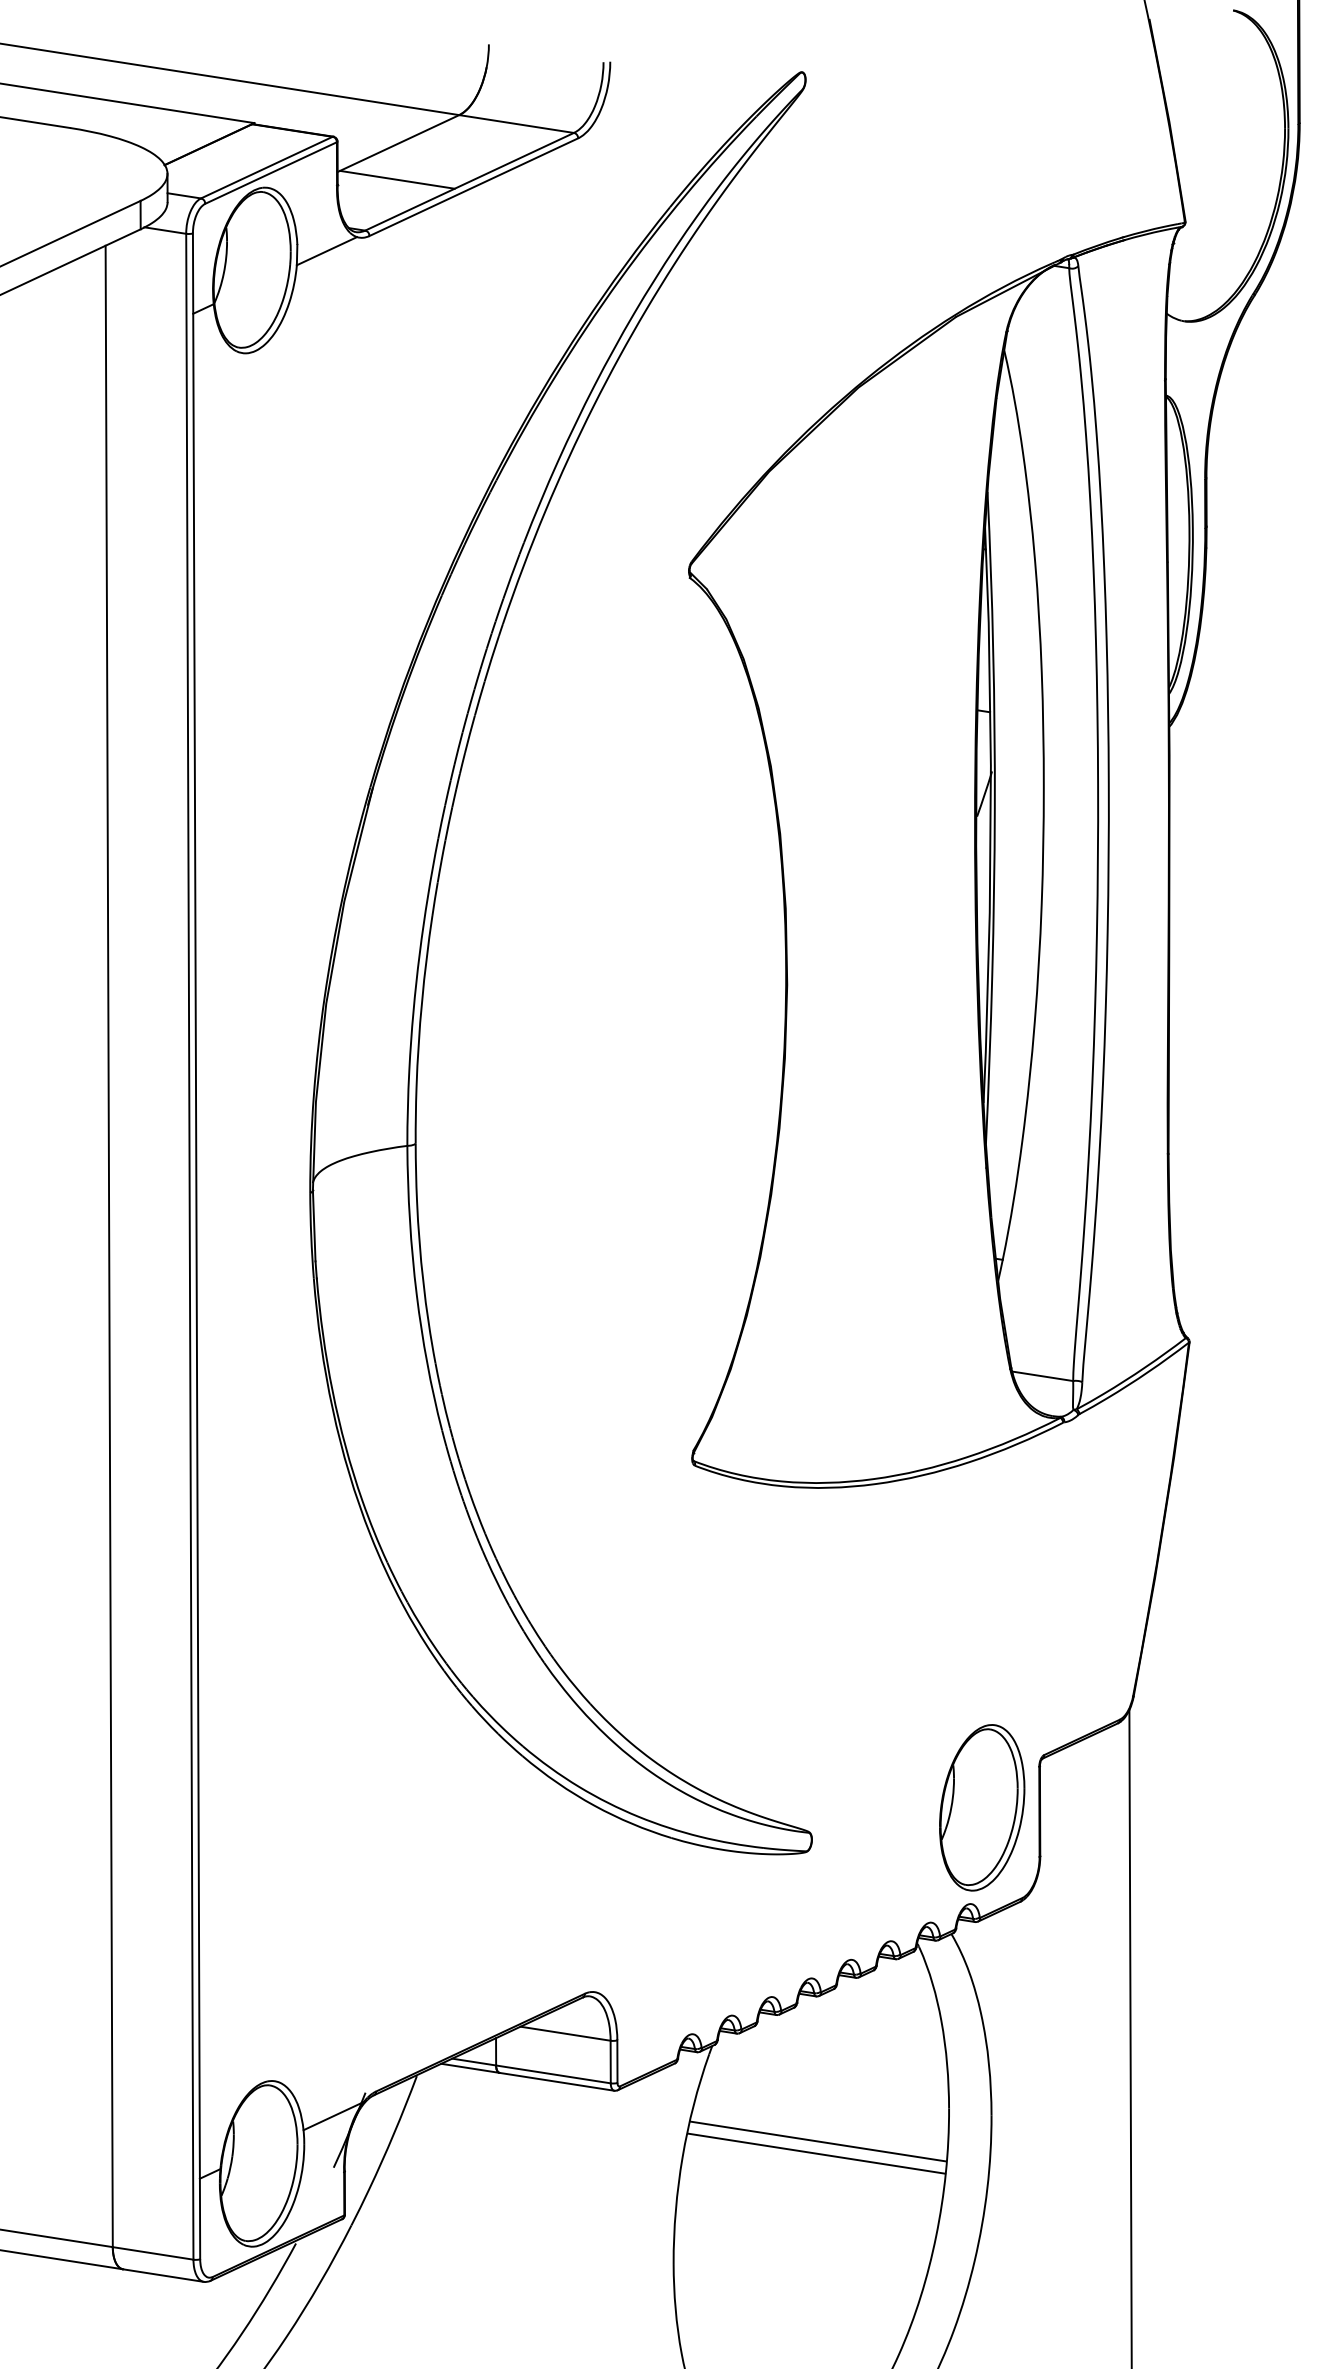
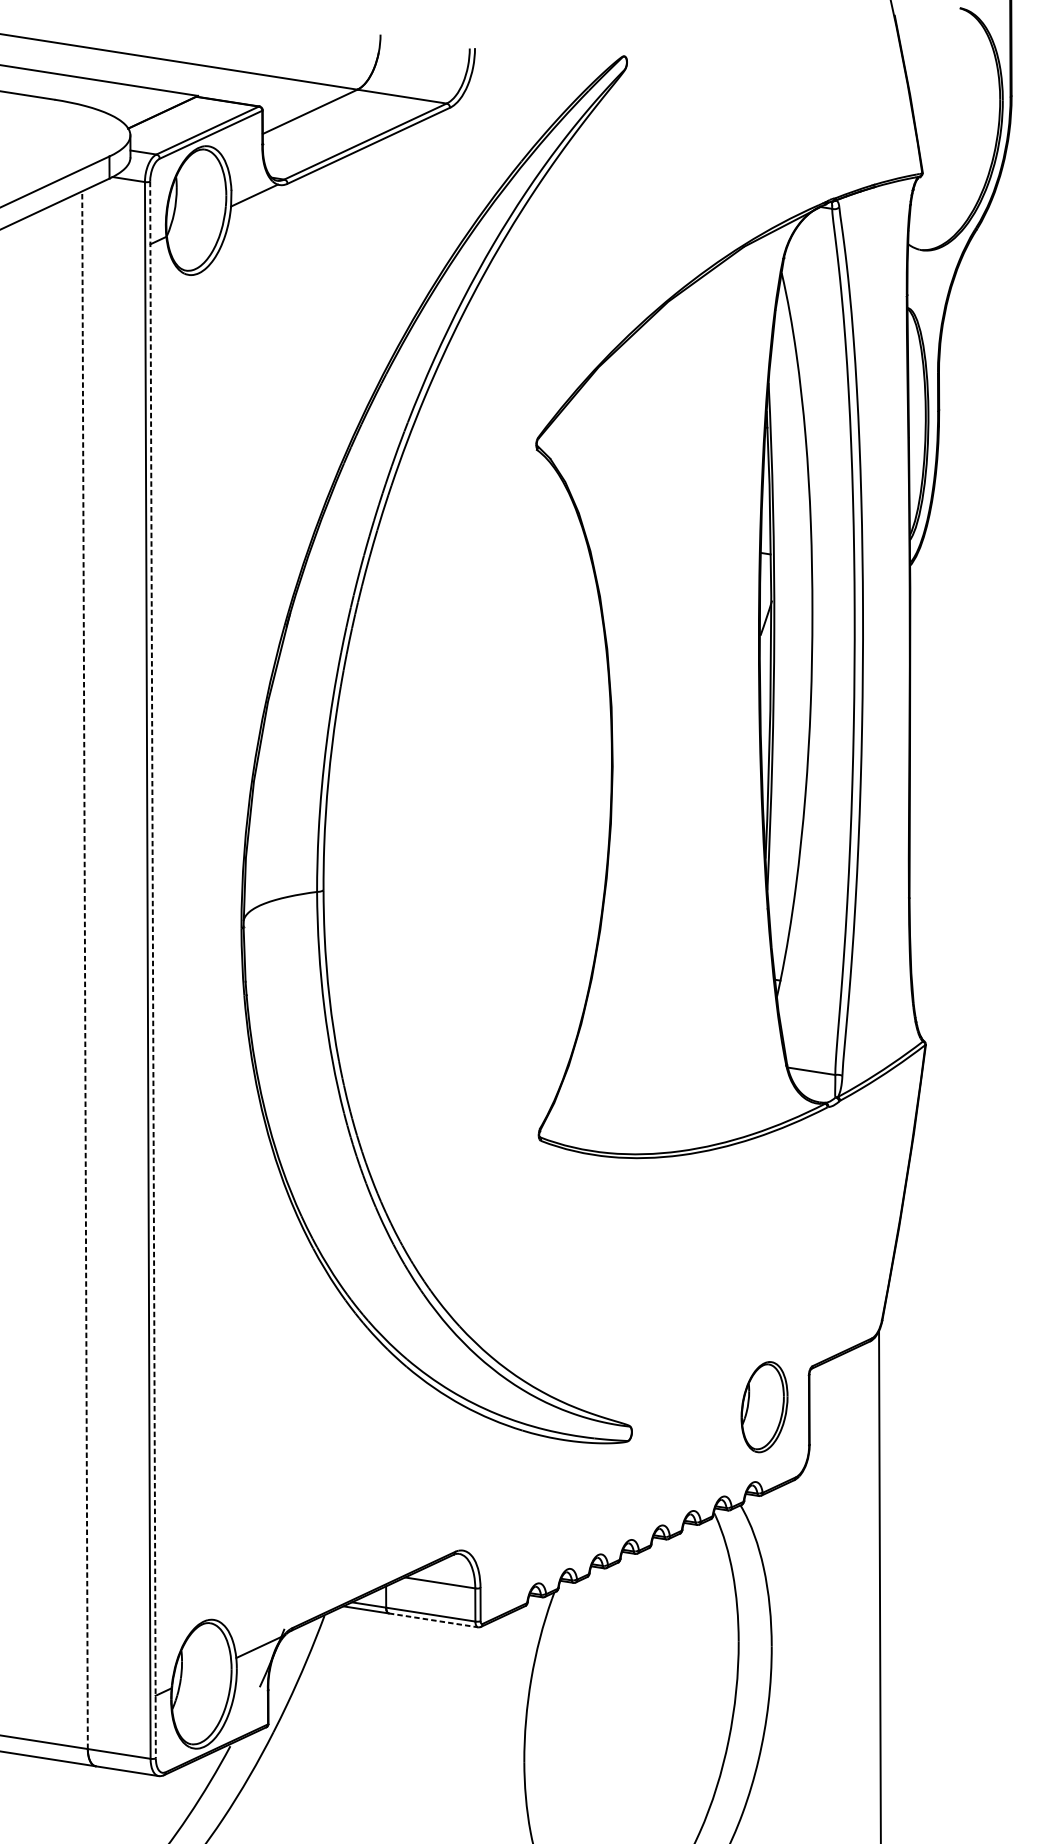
line: (397, 179) -> (309, 139), removed
line: (109, 1246) -> (85, 970), solid -> dashed
line: (196, 1246) -> (152, 970), solid -> dashed
part: (982, 1807) -> (764, 1406), size x0.7
line: (557, 2081) -> (433, 1620), solid -> dashed
line: (817, 2141) -> (636, 1666), removed
line: (816, 2153) -> (635, 1676), removed

